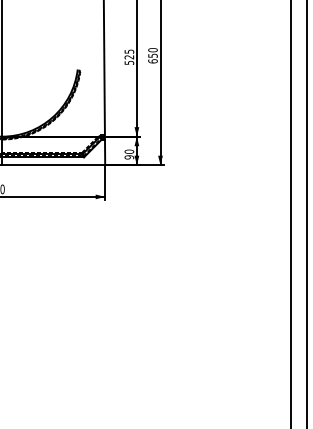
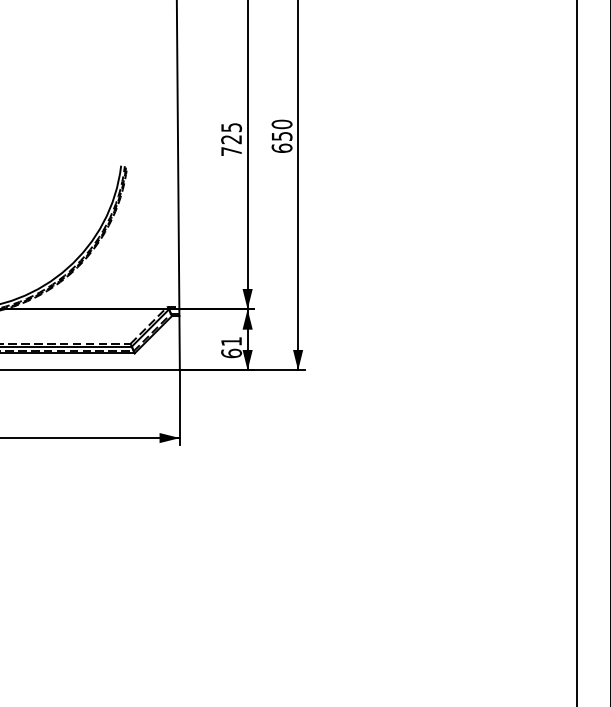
text: (129, 62) -> (231, 150), 525 -> 725
text: (129, 154) -> (231, 347), 90 -> 61

